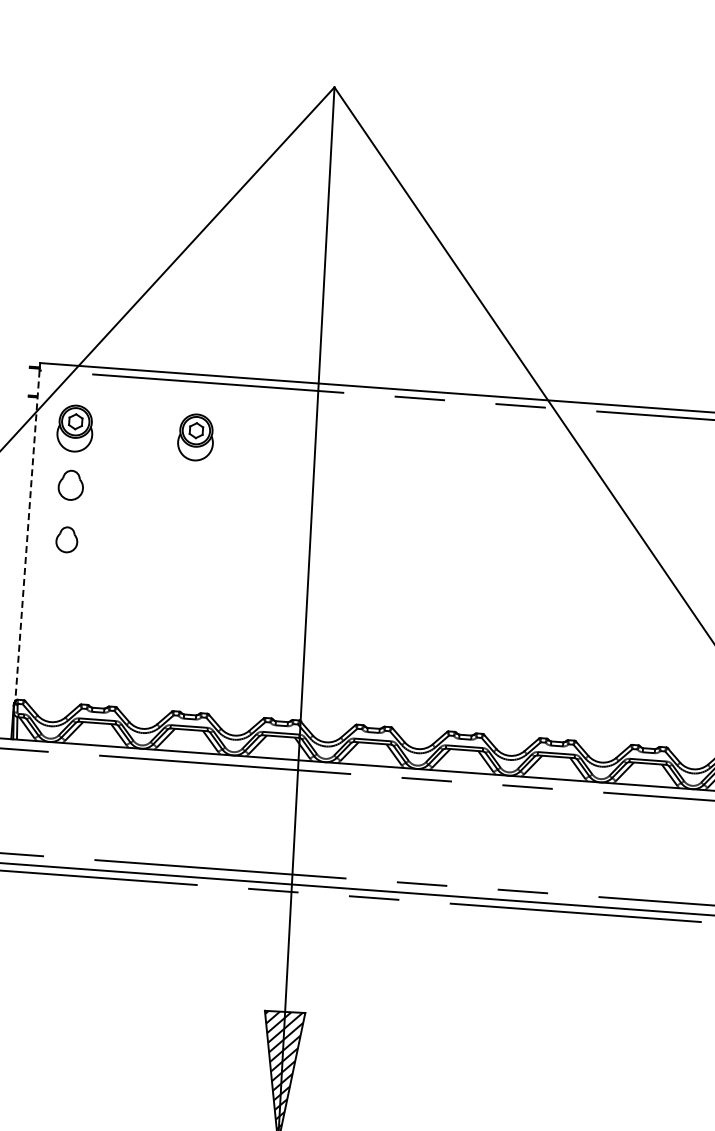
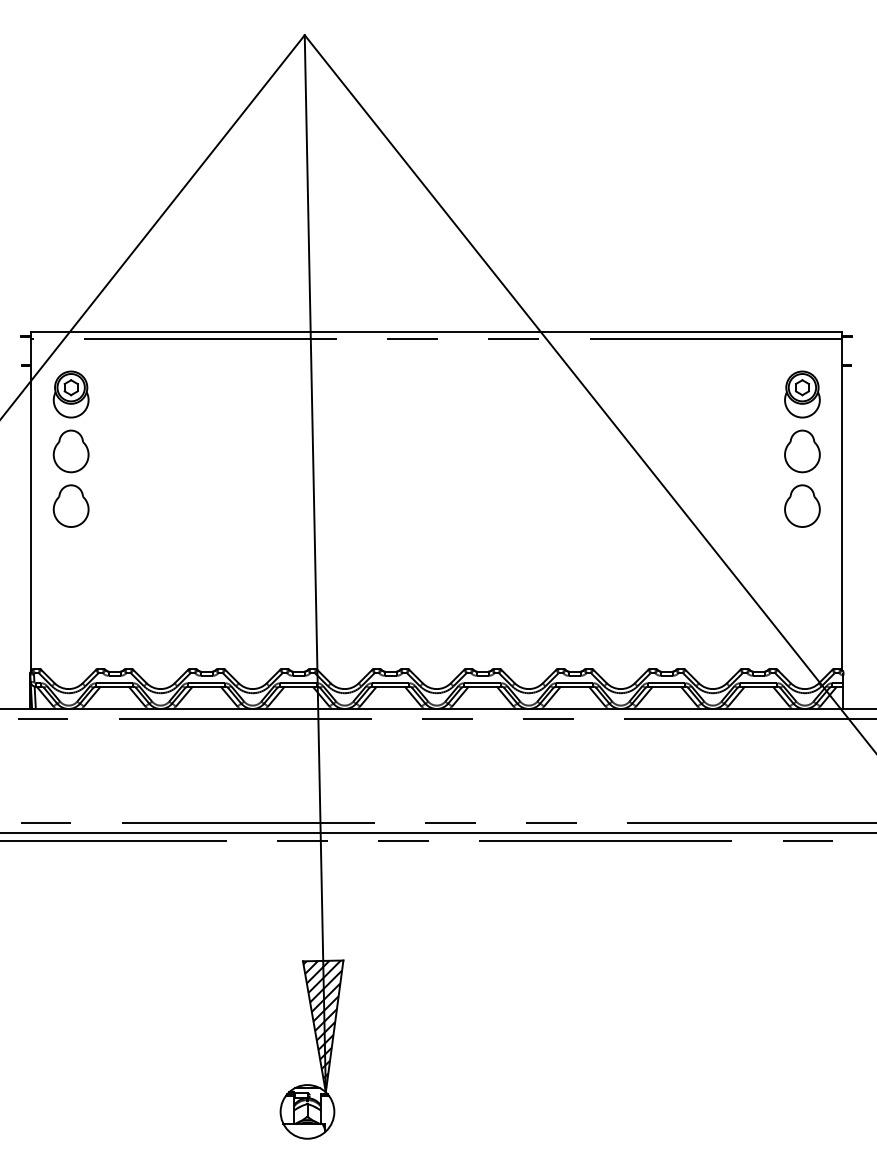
part: (195, 437) -> (191, 394), removed
part: (70, 485) -> (70, 451), size x1.43
line: (27, 535) -> (31, 504), dashed -> solid
part: (66, 539) -> (70, 505), size x1.67

